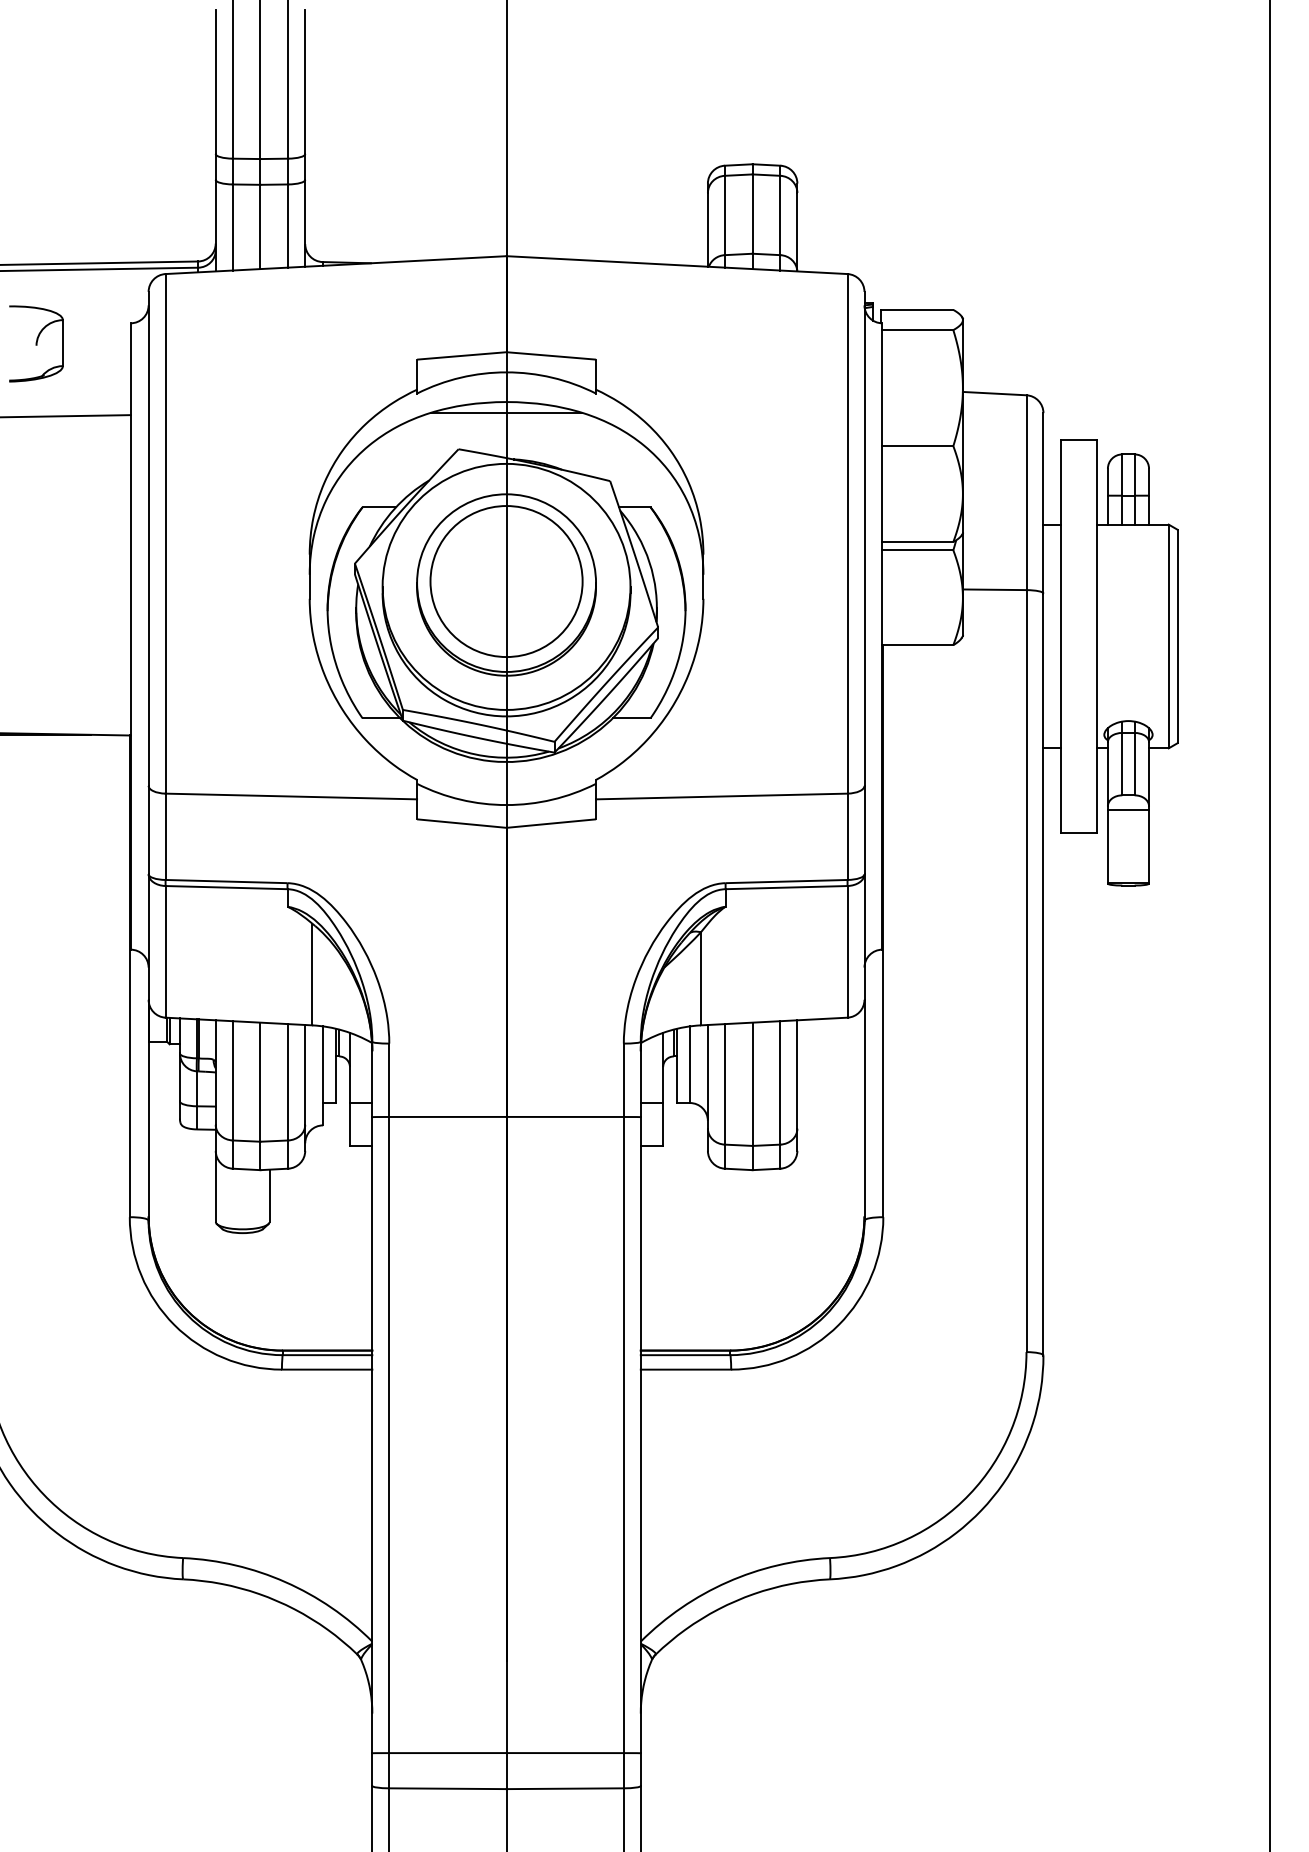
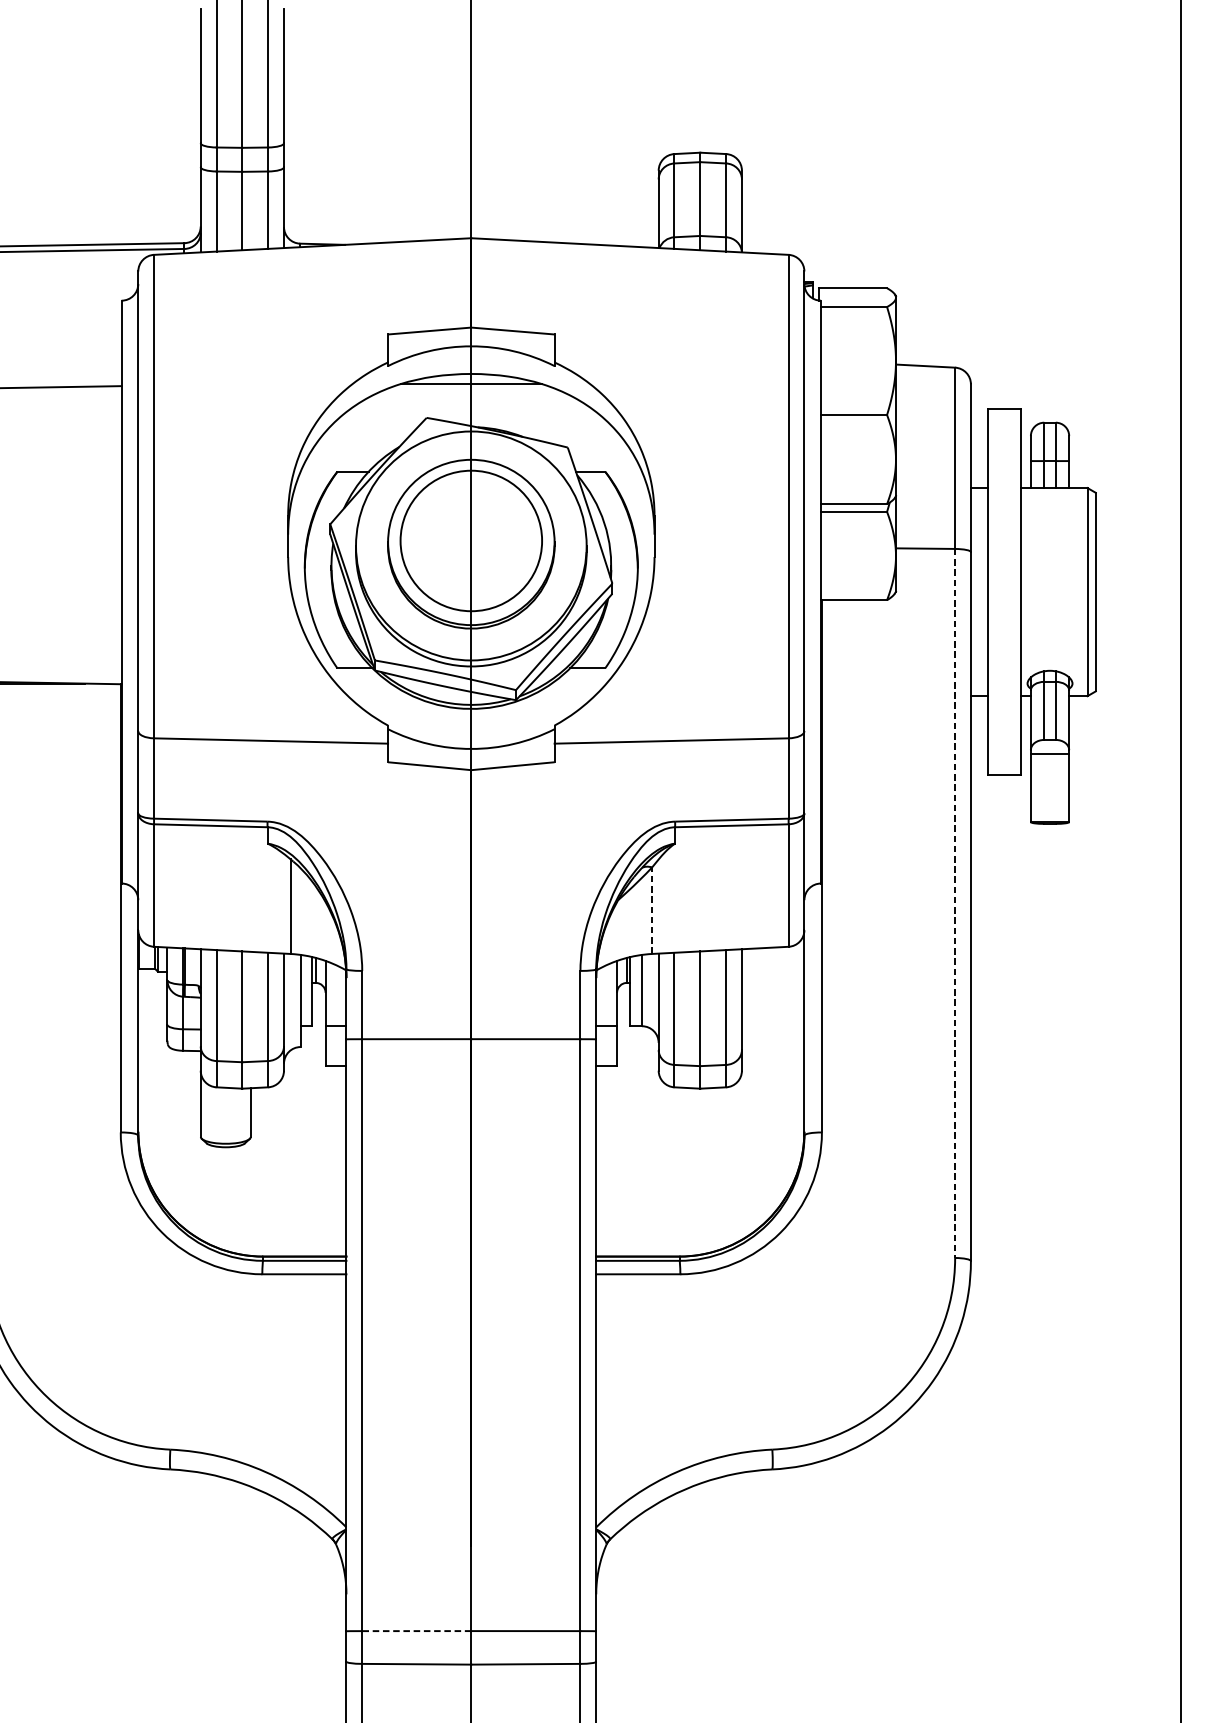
part: (36, 343) -> (33, 319), removed
line: (1026, 971) -> (955, 903), solid -> dashed
line: (700, 978) -> (651, 910), solid -> dashed
line: (447, 1753) -> (416, 1631), solid -> dashed

